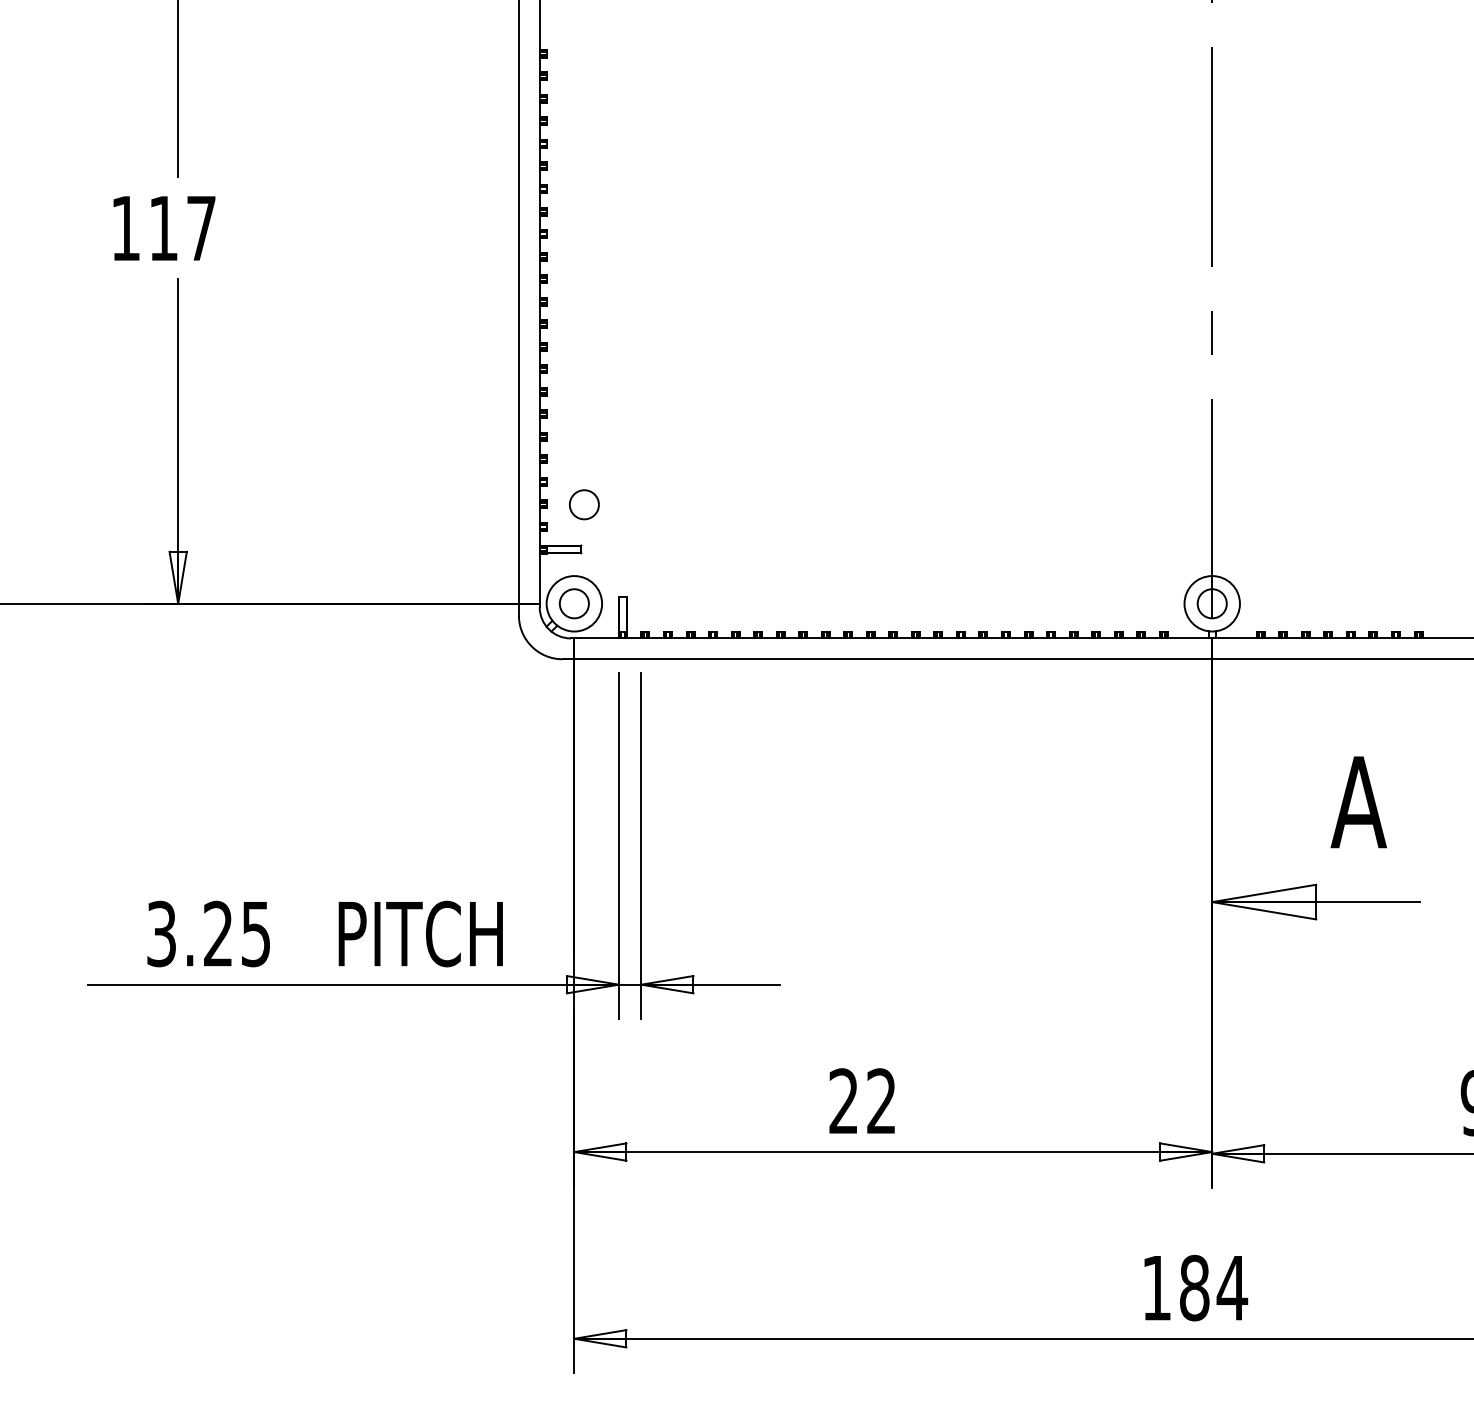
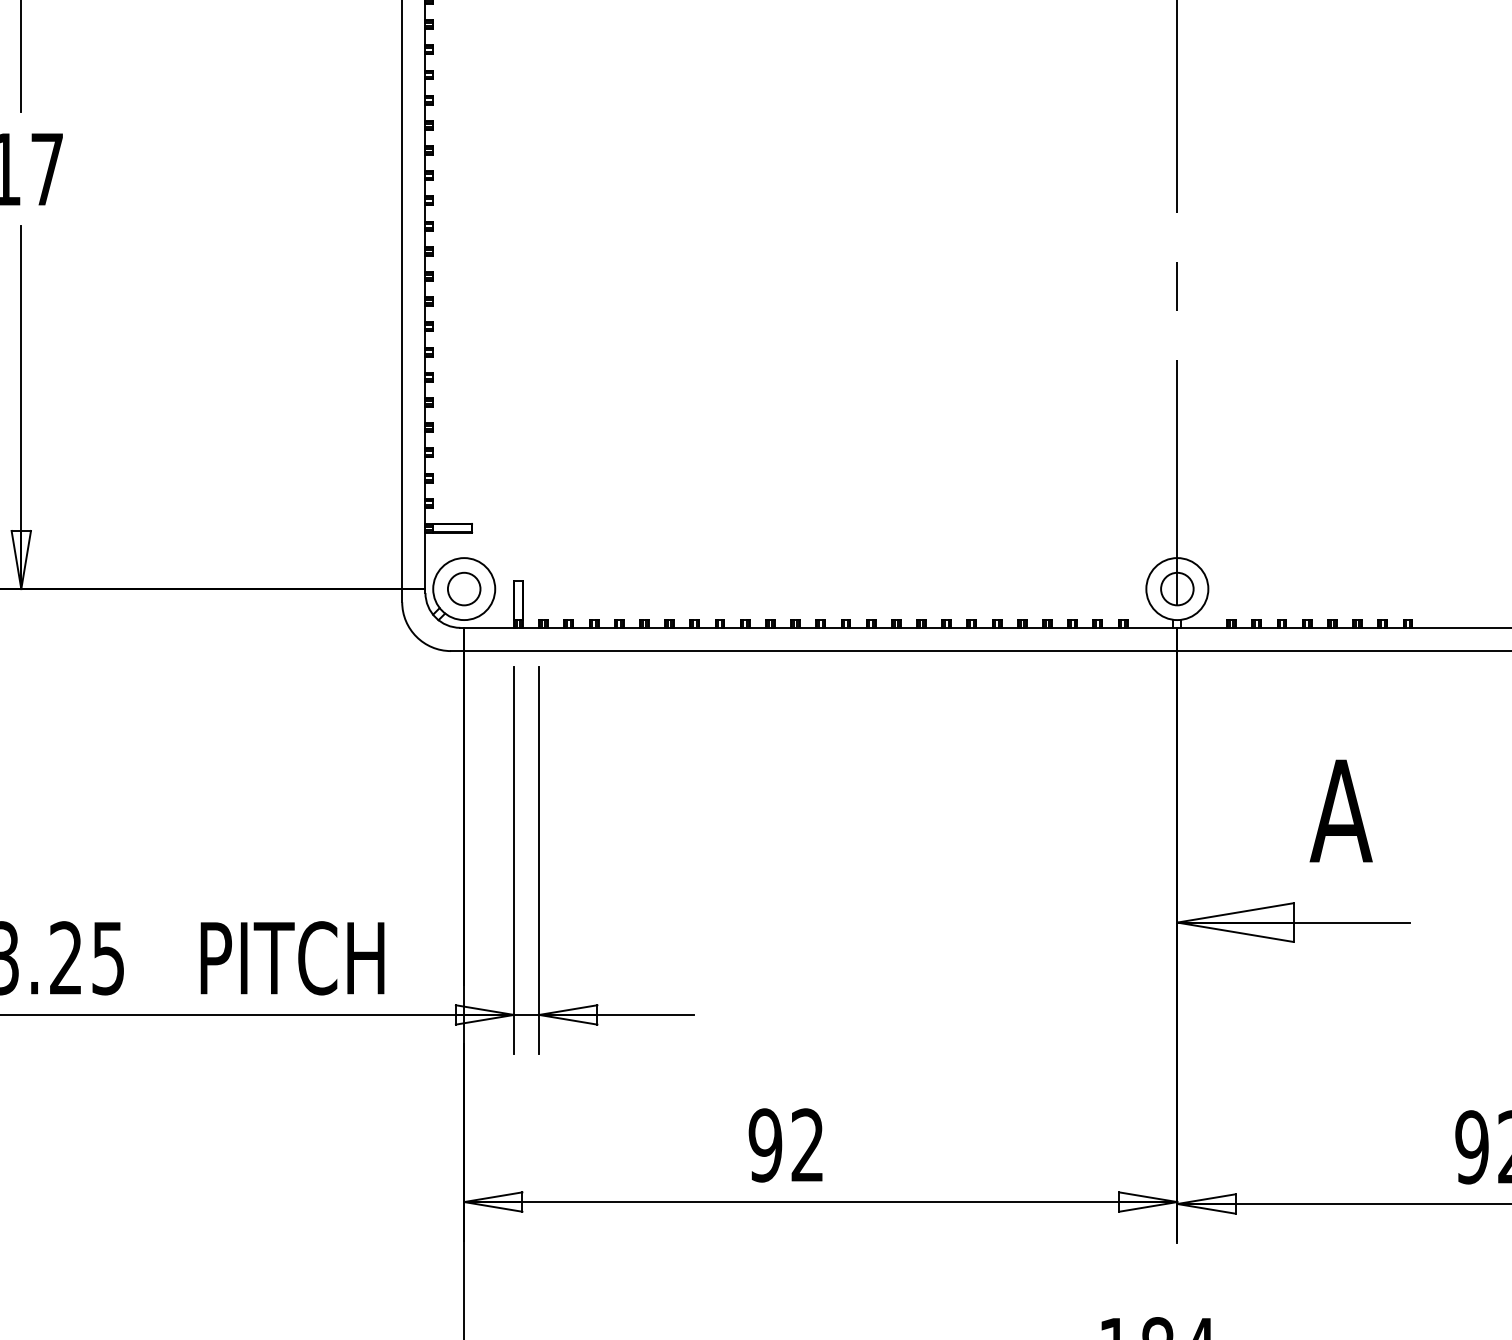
circle: (583, 504) -> (474, 478), removed
text: (843, 1101) -> (765, 1145), 22 -> 92

